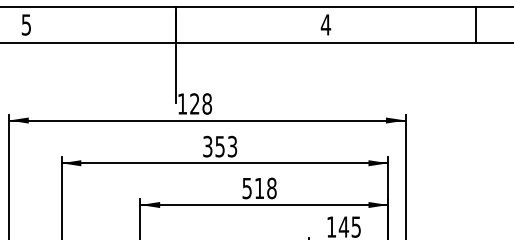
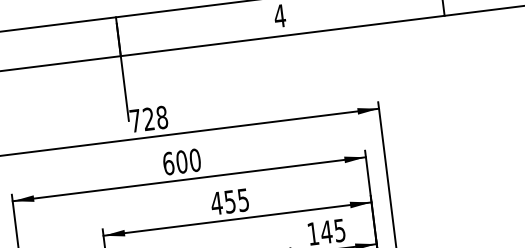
text: (182, 103) -> (135, 120), 128 -> 728
text: (220, 146) -> (182, 161), 353 -> 600
text: (259, 188) -> (230, 201), 518 -> 455

